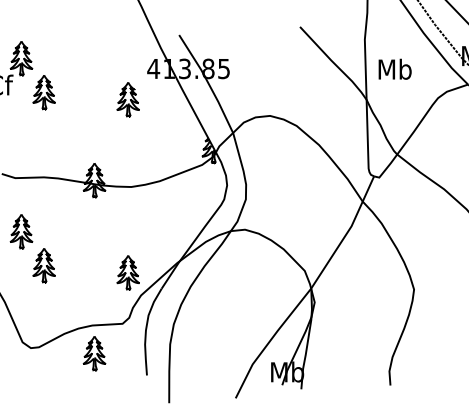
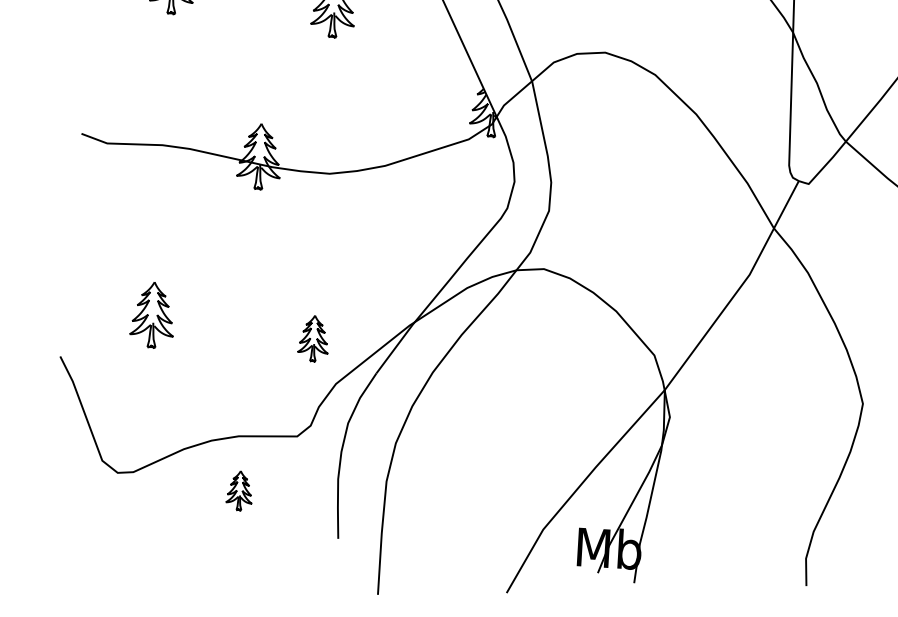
part: (21, 231) -> (112, 246), removed
part: (127, 272) -> (312, 338), size x0.7
part: (94, 353) -> (239, 490), size x0.6

